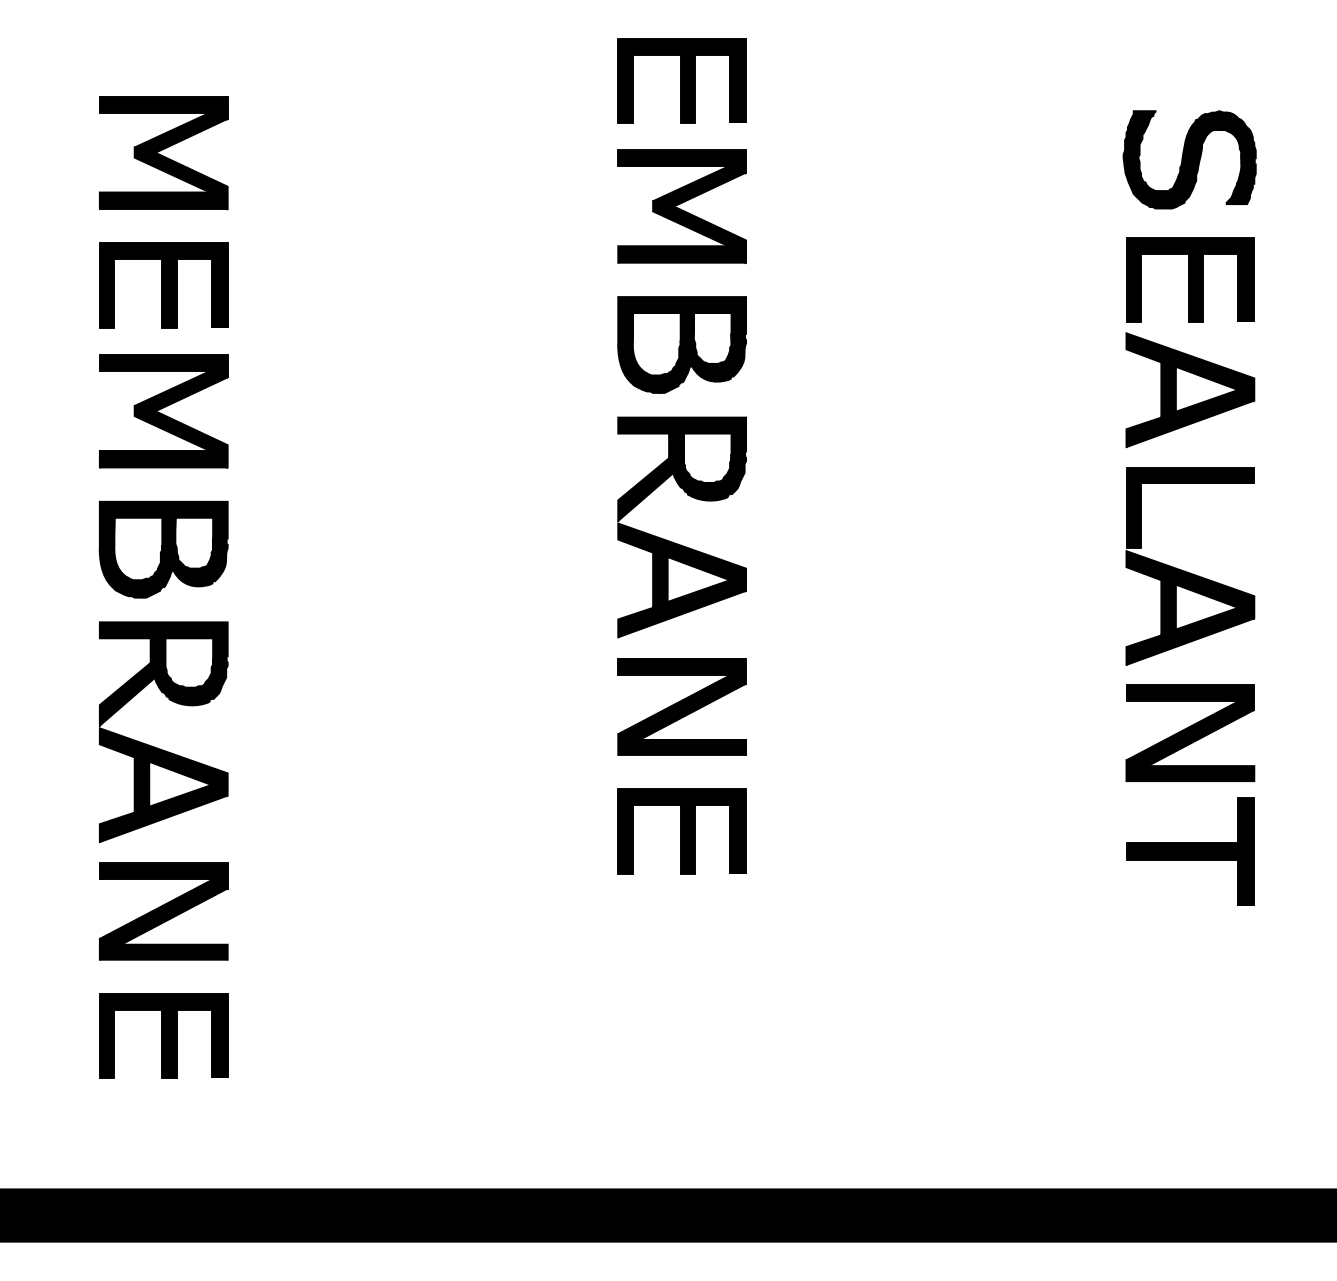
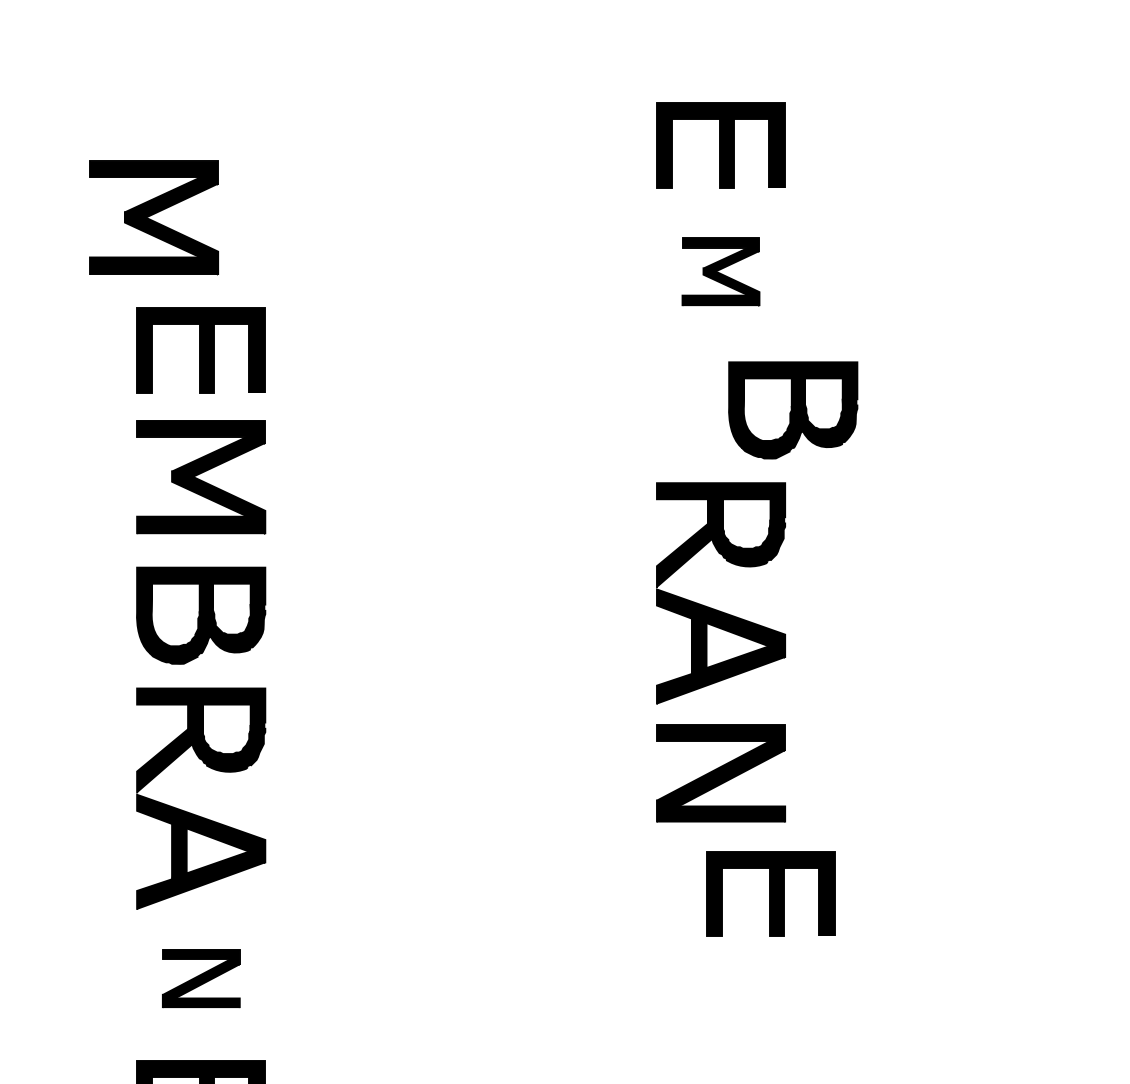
part: (163, 153) -> (153, 218), moved
part: (681, 206) -> (720, 271), size x0.6
part: (681, 344) -> (792, 409), moved
part: (681, 831) -> (770, 894), moved
part: (163, 911) -> (200, 978), size x0.6

